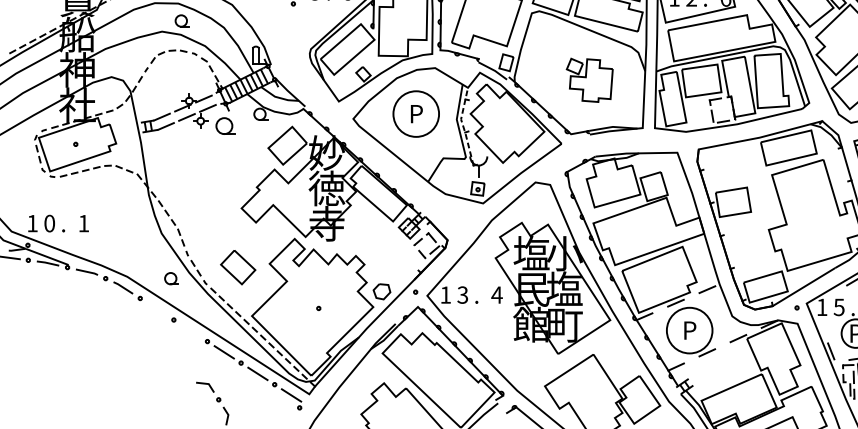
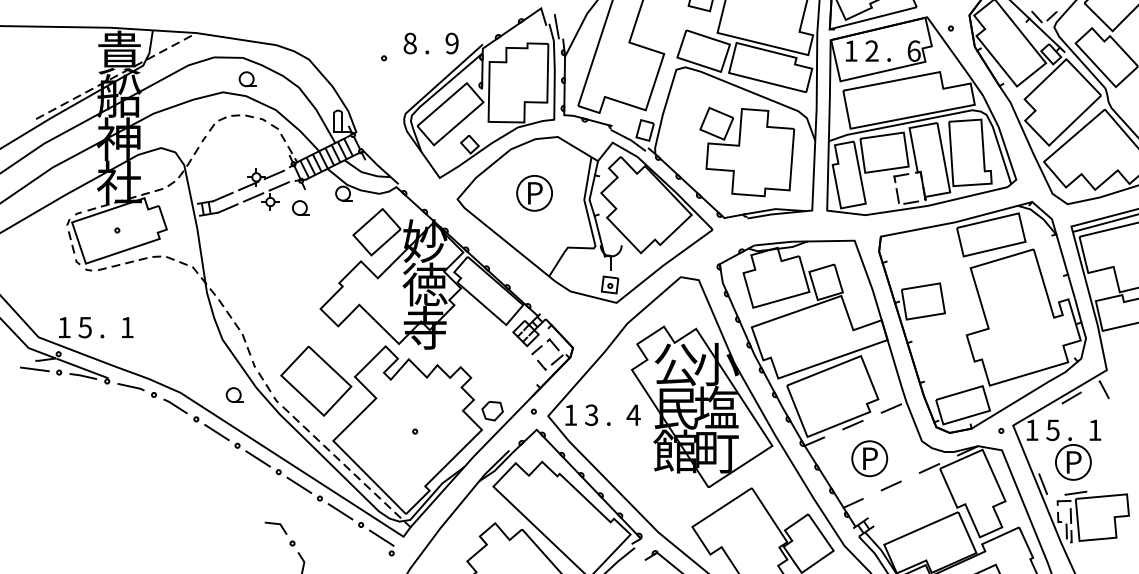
part: (589, 79) -> (747, 151), size x1.67
circle: (416, 113) -> (534, 192), size x0.62
part: (225, 125) -> (300, 207), size x0.71
line: (463, 126) -> (592, 208), dashed -> solid
text: (49, 223) -> (84, 327), 0 -> 5
text: (532, 253) -> (676, 364), 塩 -> 公
part: (238, 267) -> (316, 381), size x1.67
line: (156, 309) -> (216, 432), added
line: (190, 330) -> (257, 458), added
circle: (689, 330) -> (869, 458), size x0.62

